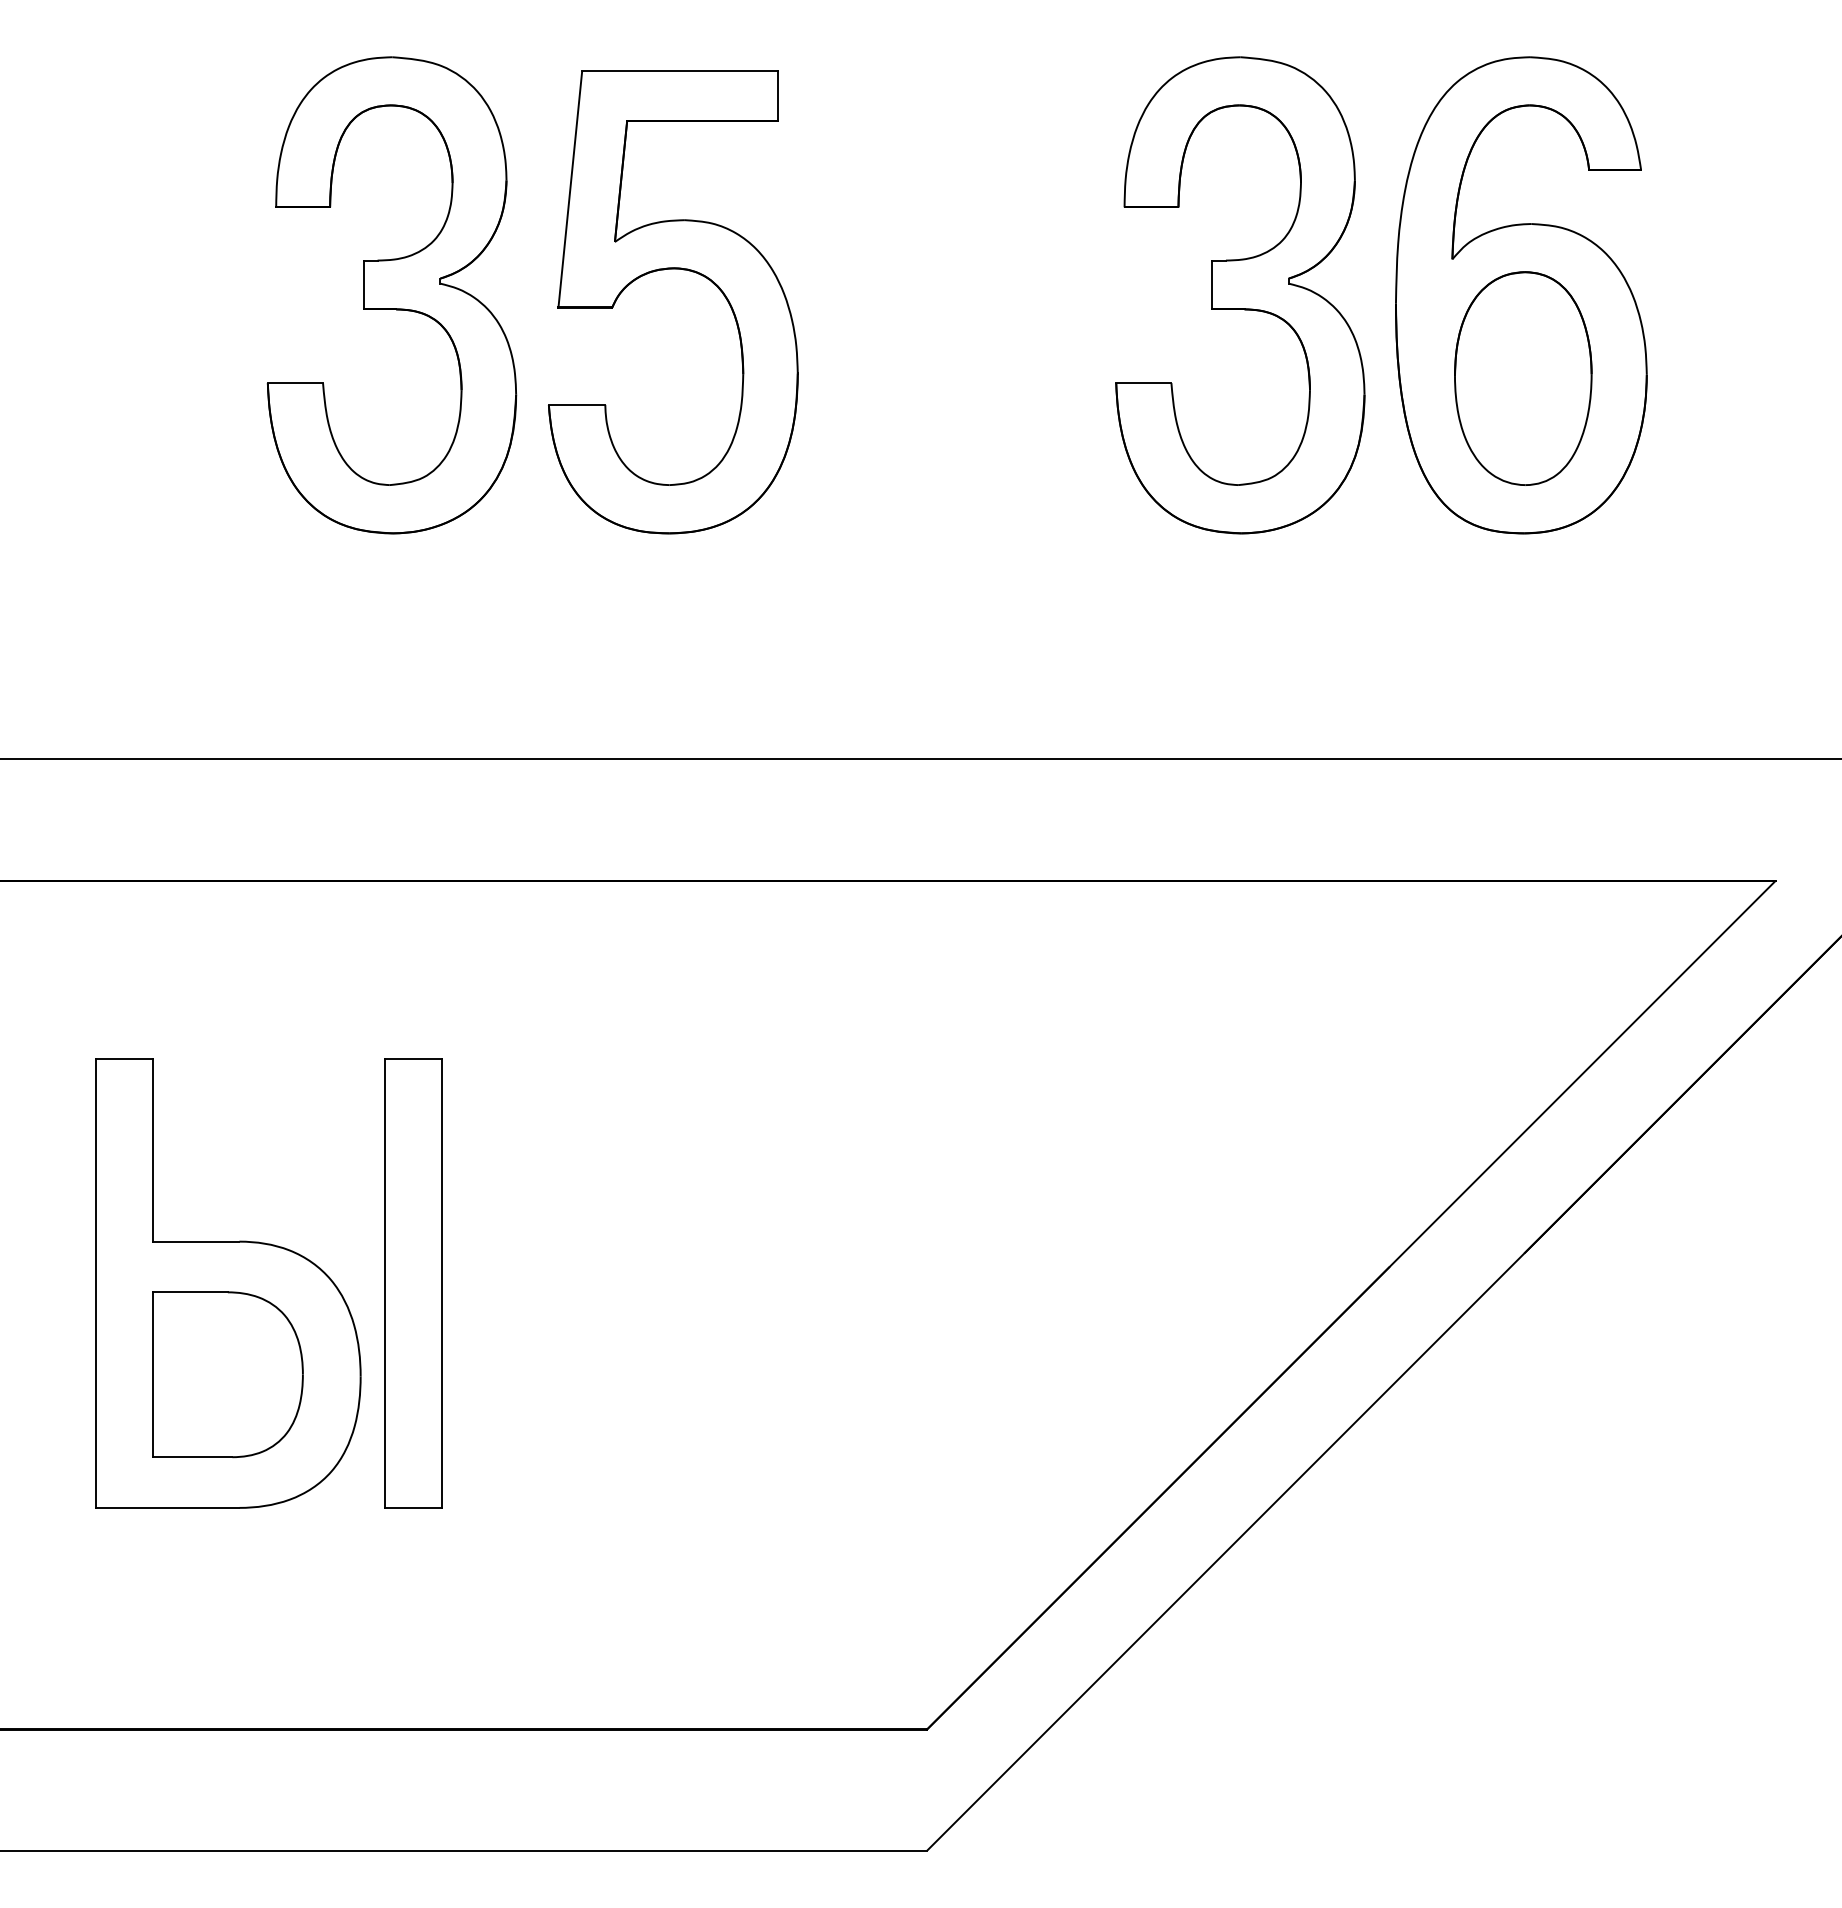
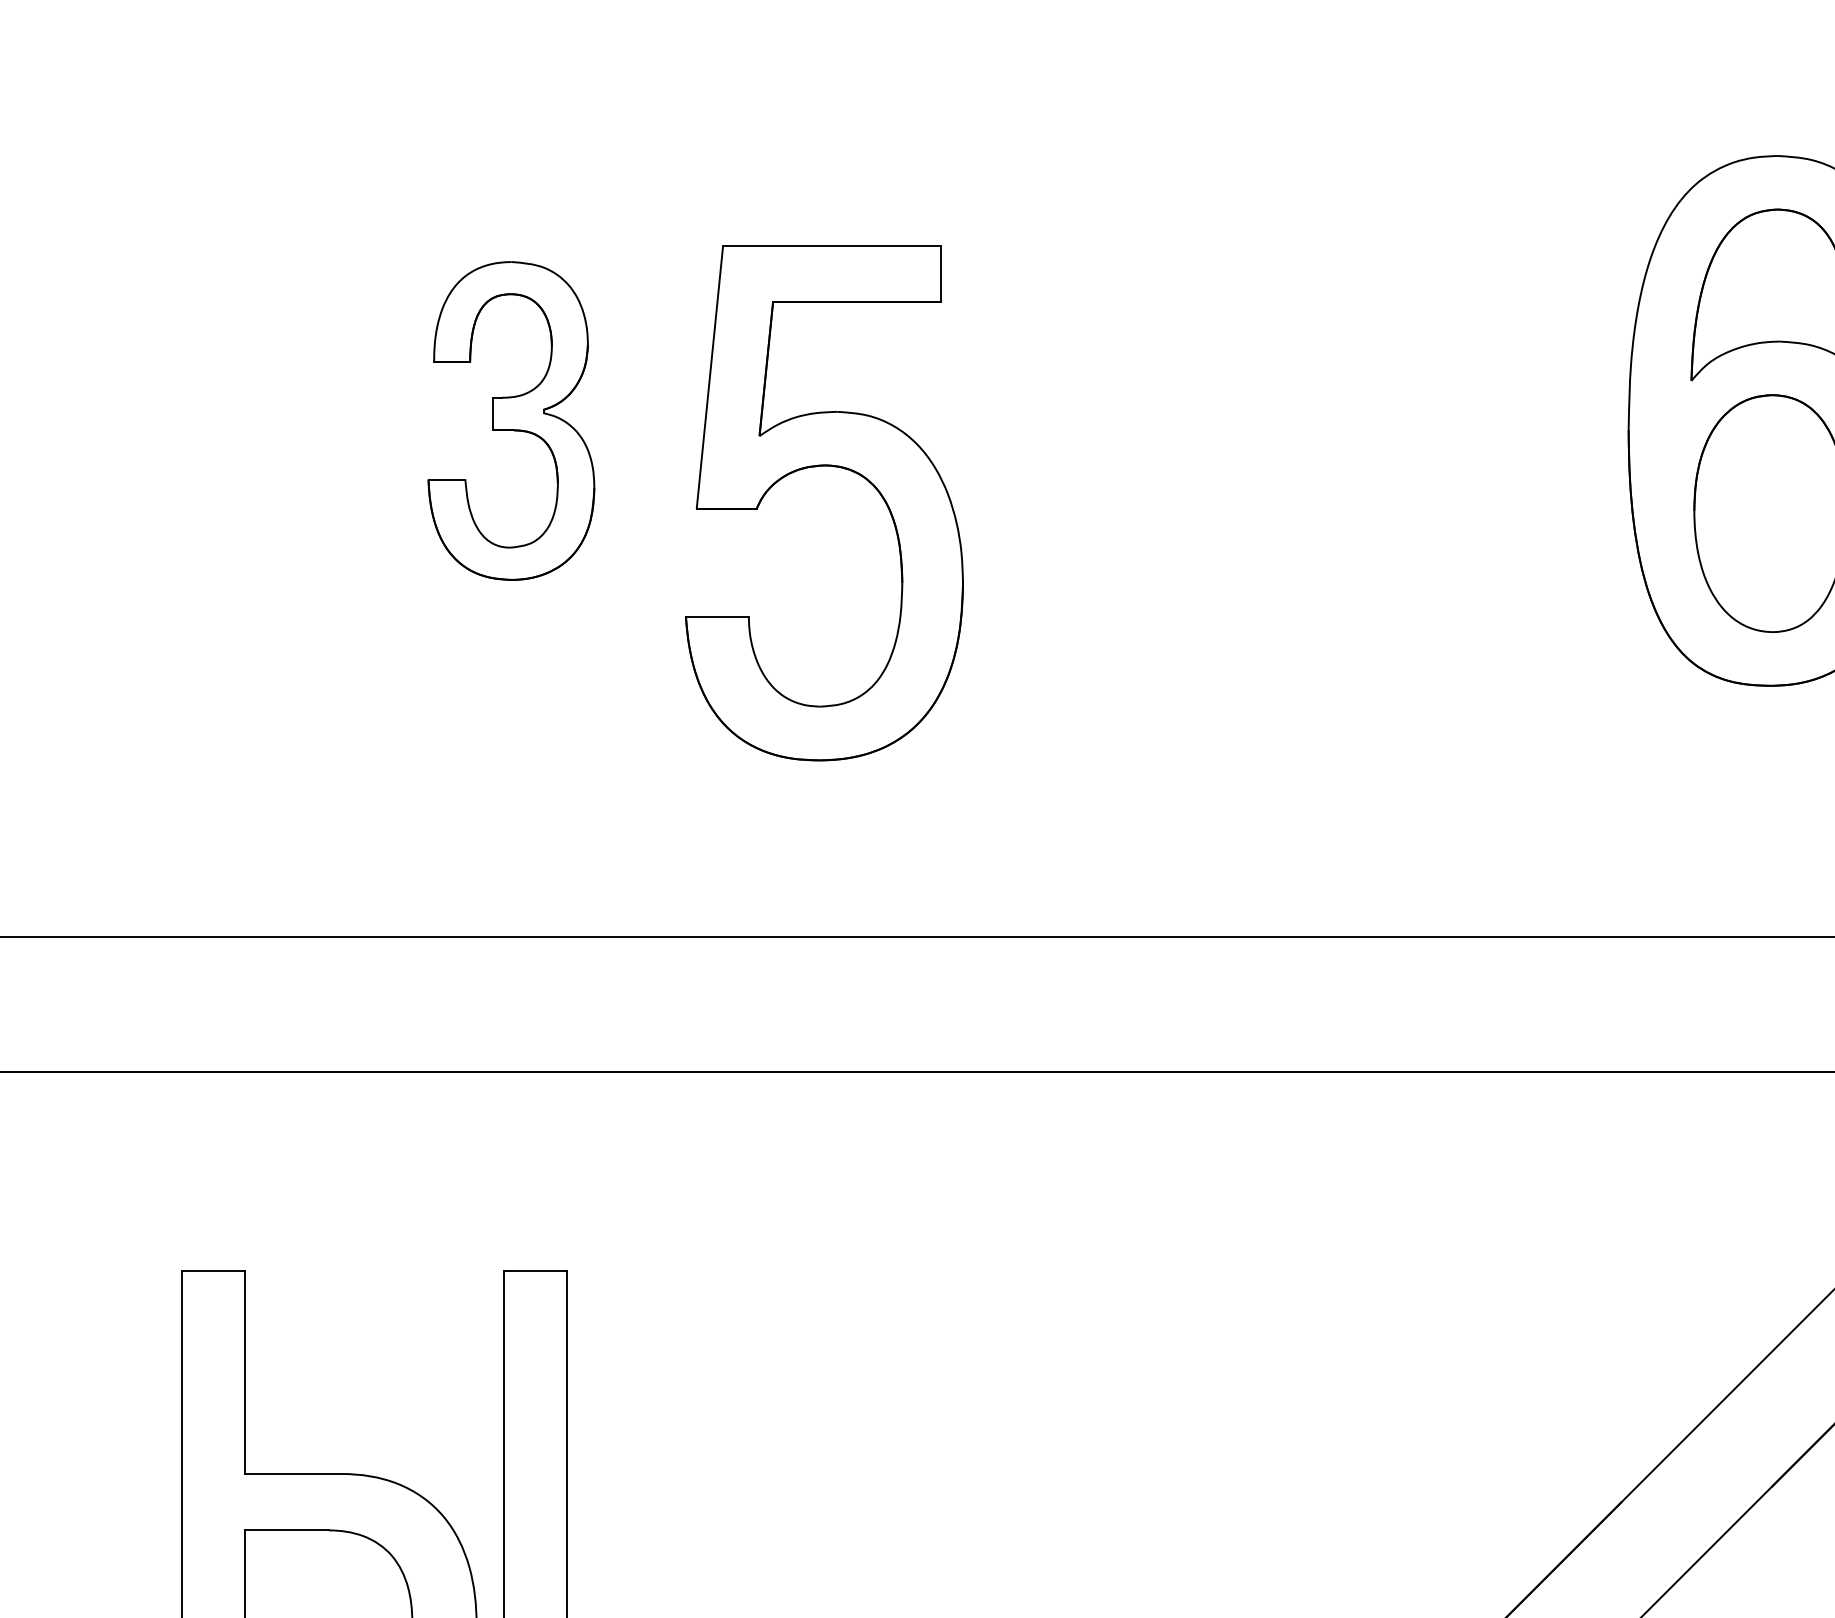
part: (673, 269) -> (824, 466), moved
part: (391, 295) -> (510, 421), size x0.6
part: (1240, 295) -> (1455, 421), removed

